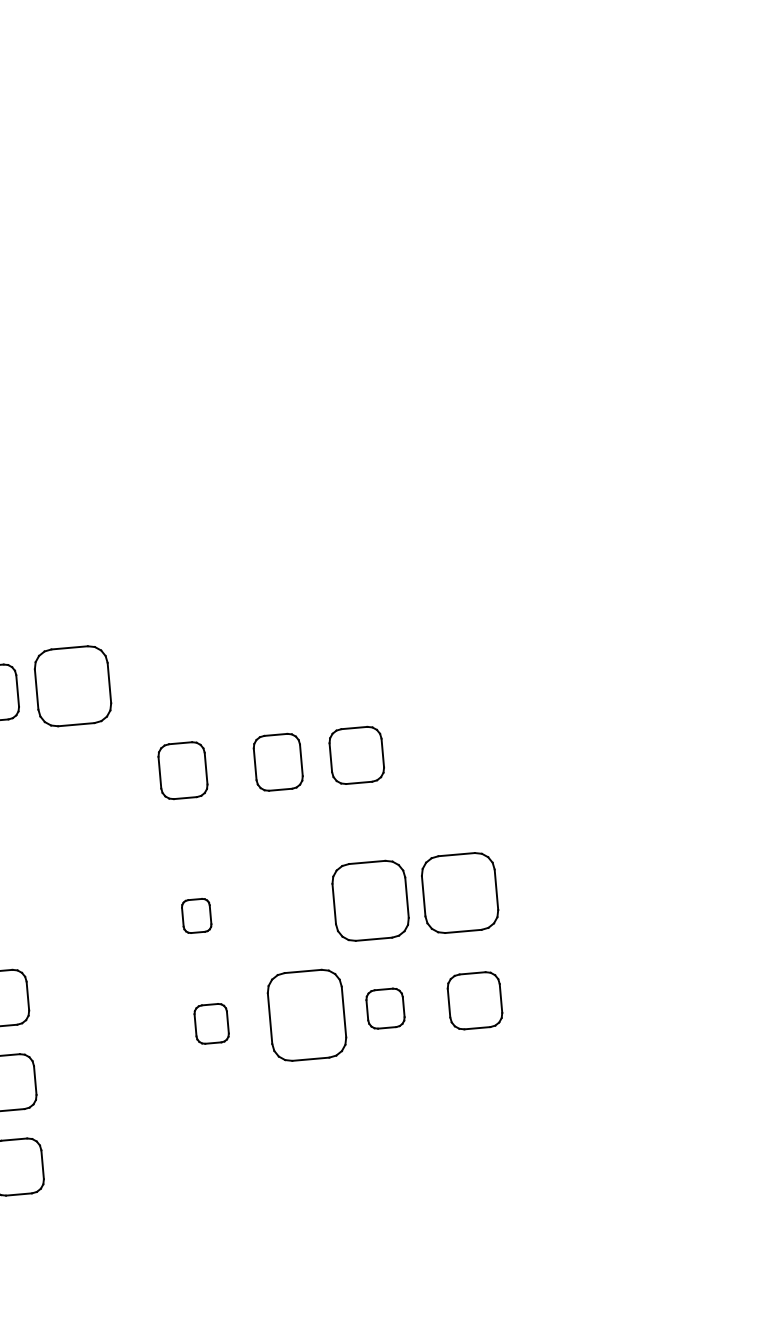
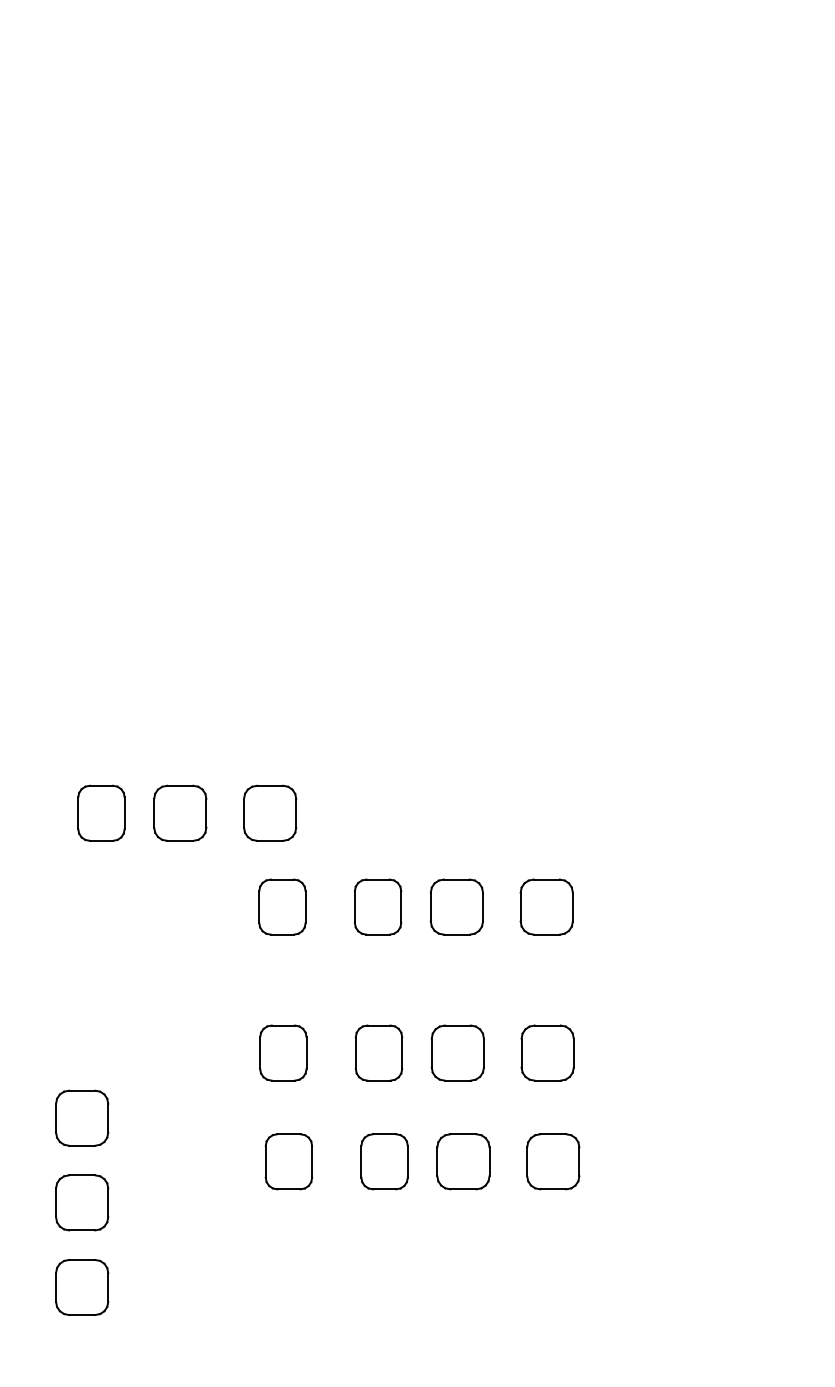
part: (162, 677) -> (270, 812), added
part: (73, 685) -> (180, 812), size x0.71
part: (446, 747) -> (546, 906), added
part: (459, 892) -> (547, 1052), size x0.71
part: (370, 900) -> (457, 1052), size x0.71
part: (291, 907) -> (378, 1052), added
part: (196, 915) -> (283, 1052), size x1.67
part: (385, 1008) -> (463, 1161), size x1.43
part: (306, 1015) -> (384, 1161), size x0.62
part: (211, 1023) -> (288, 1161), size x1.43

